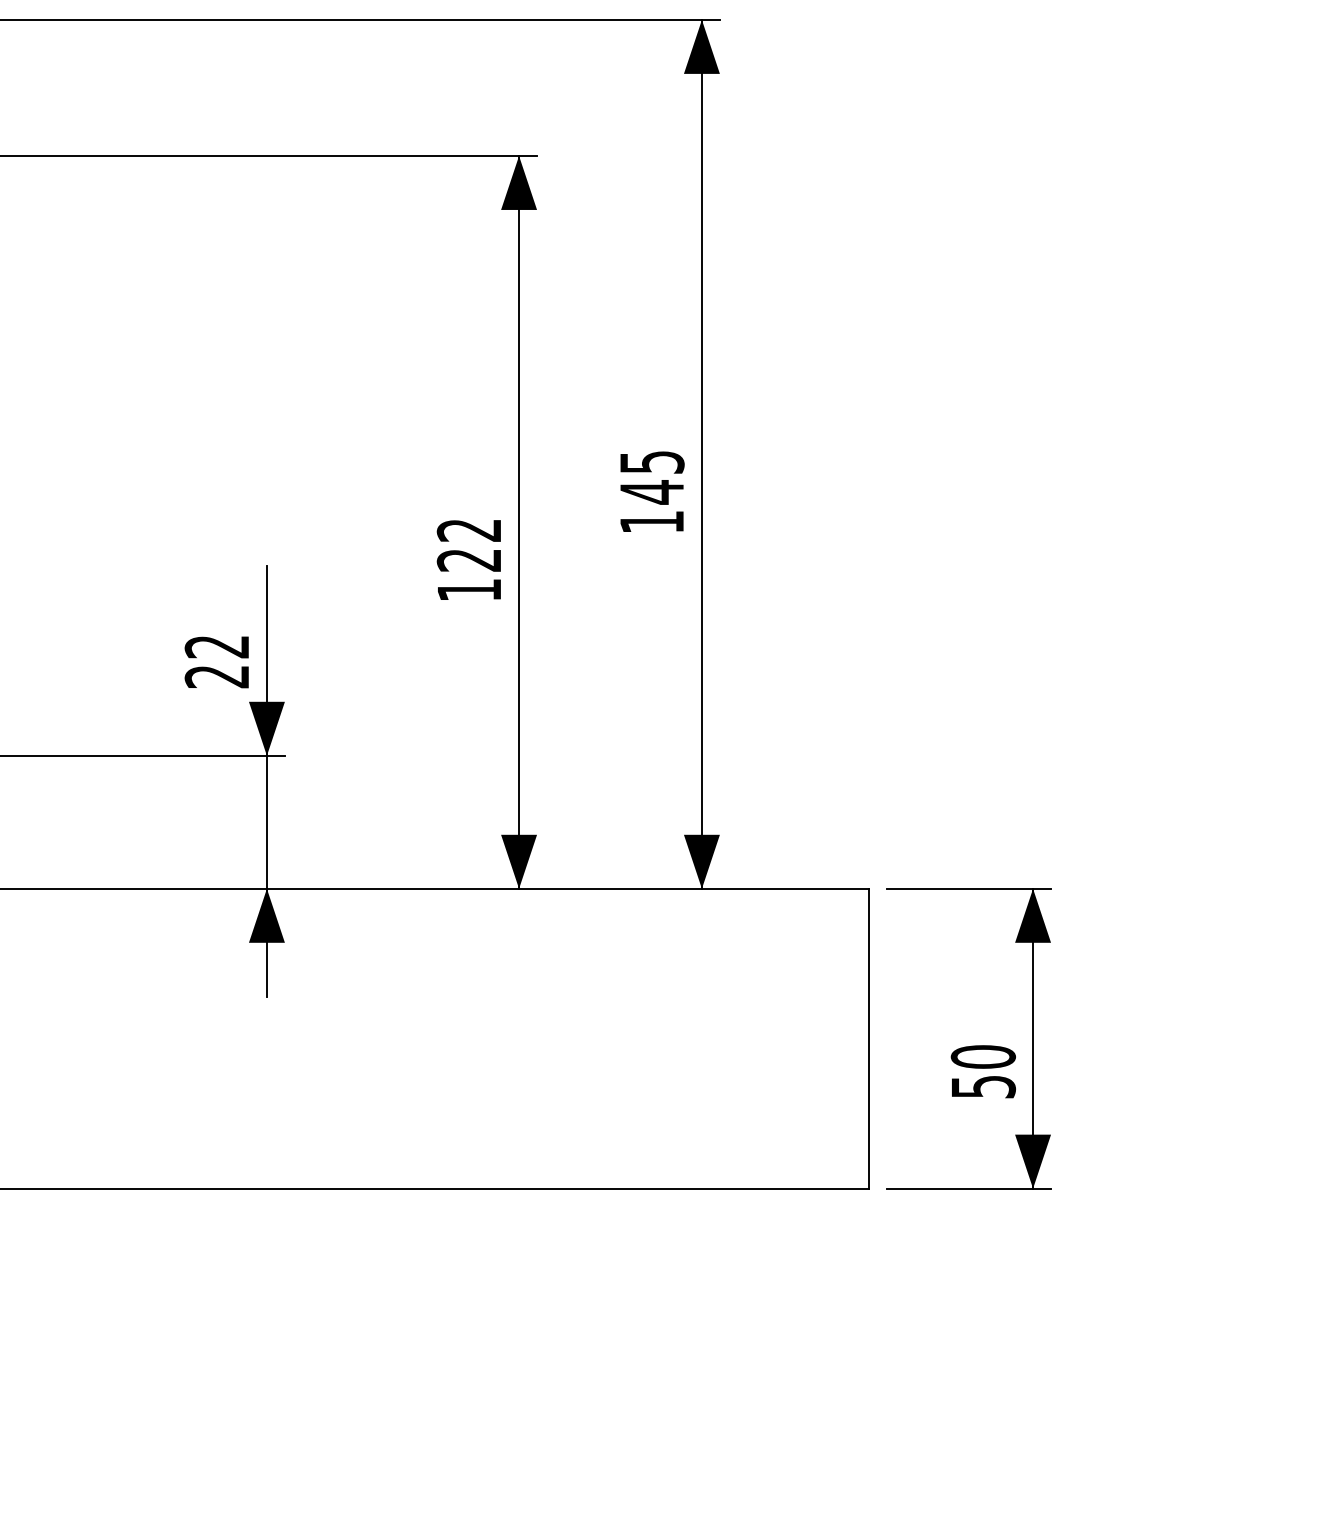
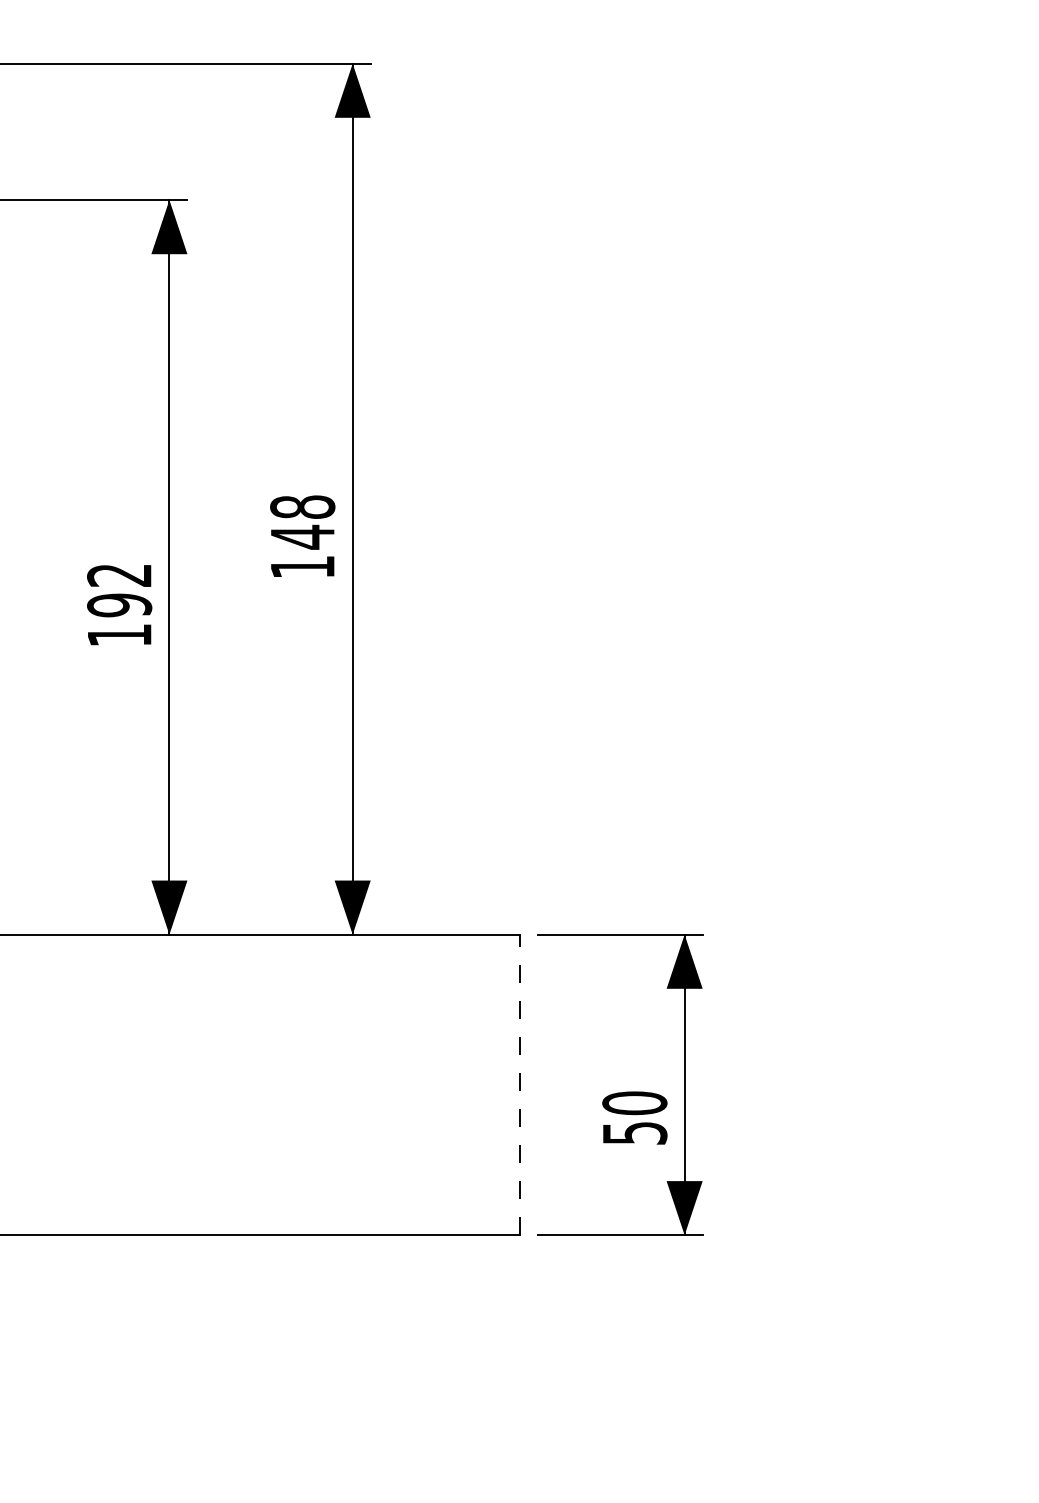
text: (651, 462) -> (302, 507), 145 -> 148
text: (468, 560) -> (118, 605), 122 -> 192
line: (868, 1038) -> (519, 1084), solid -> dashed

